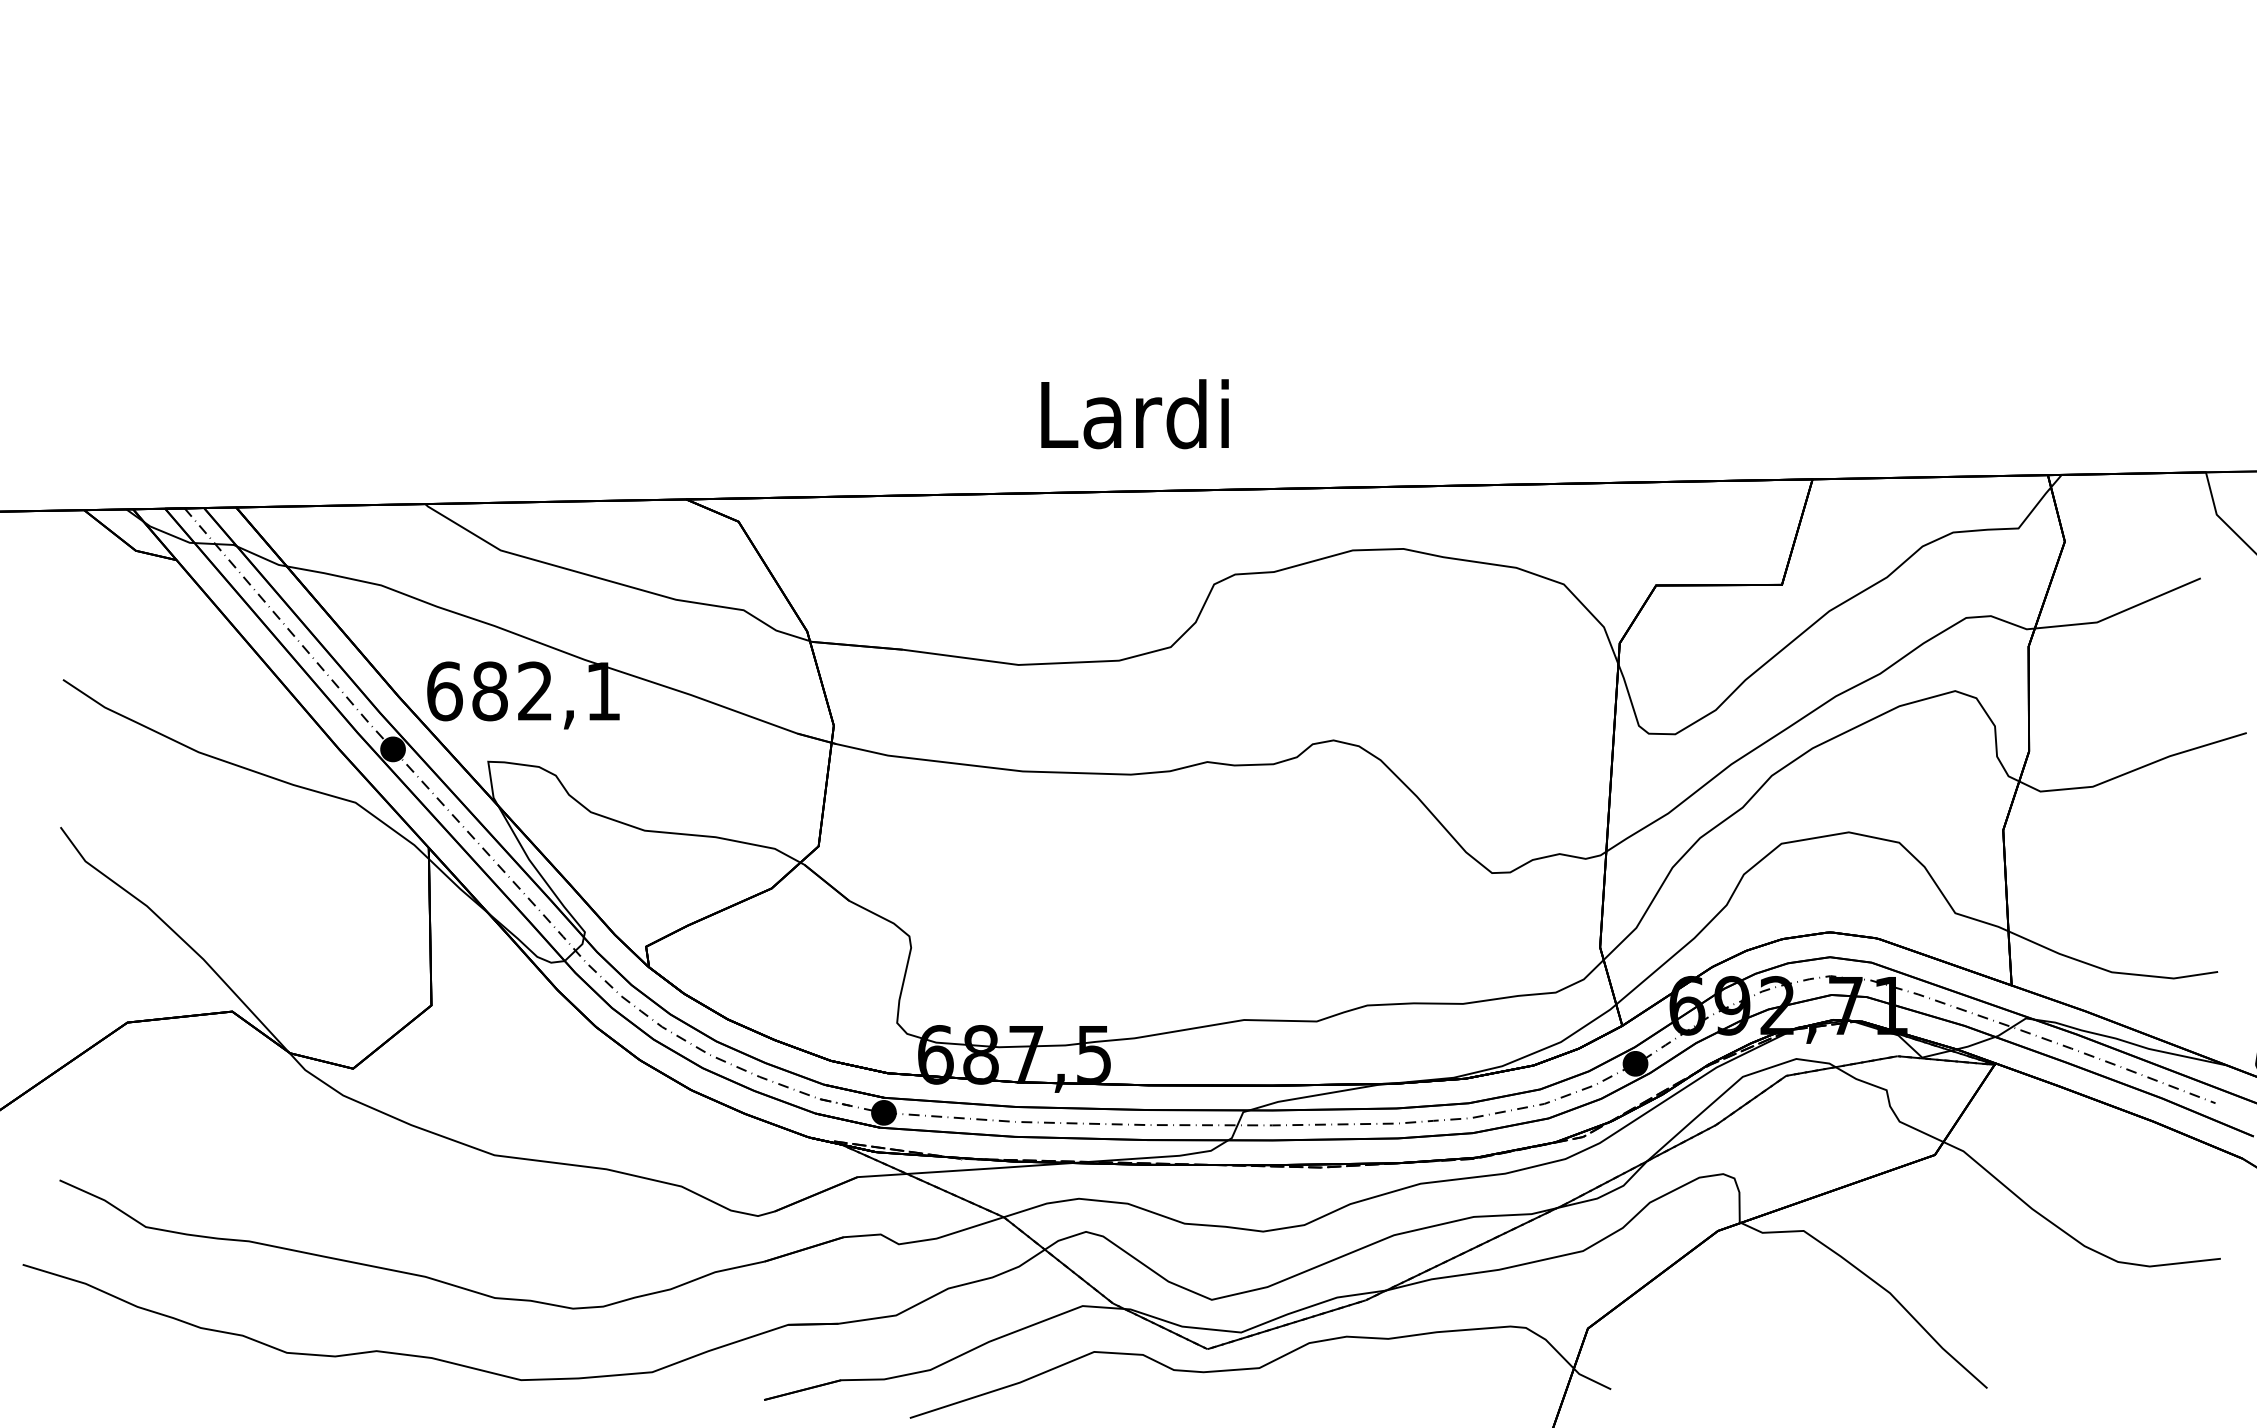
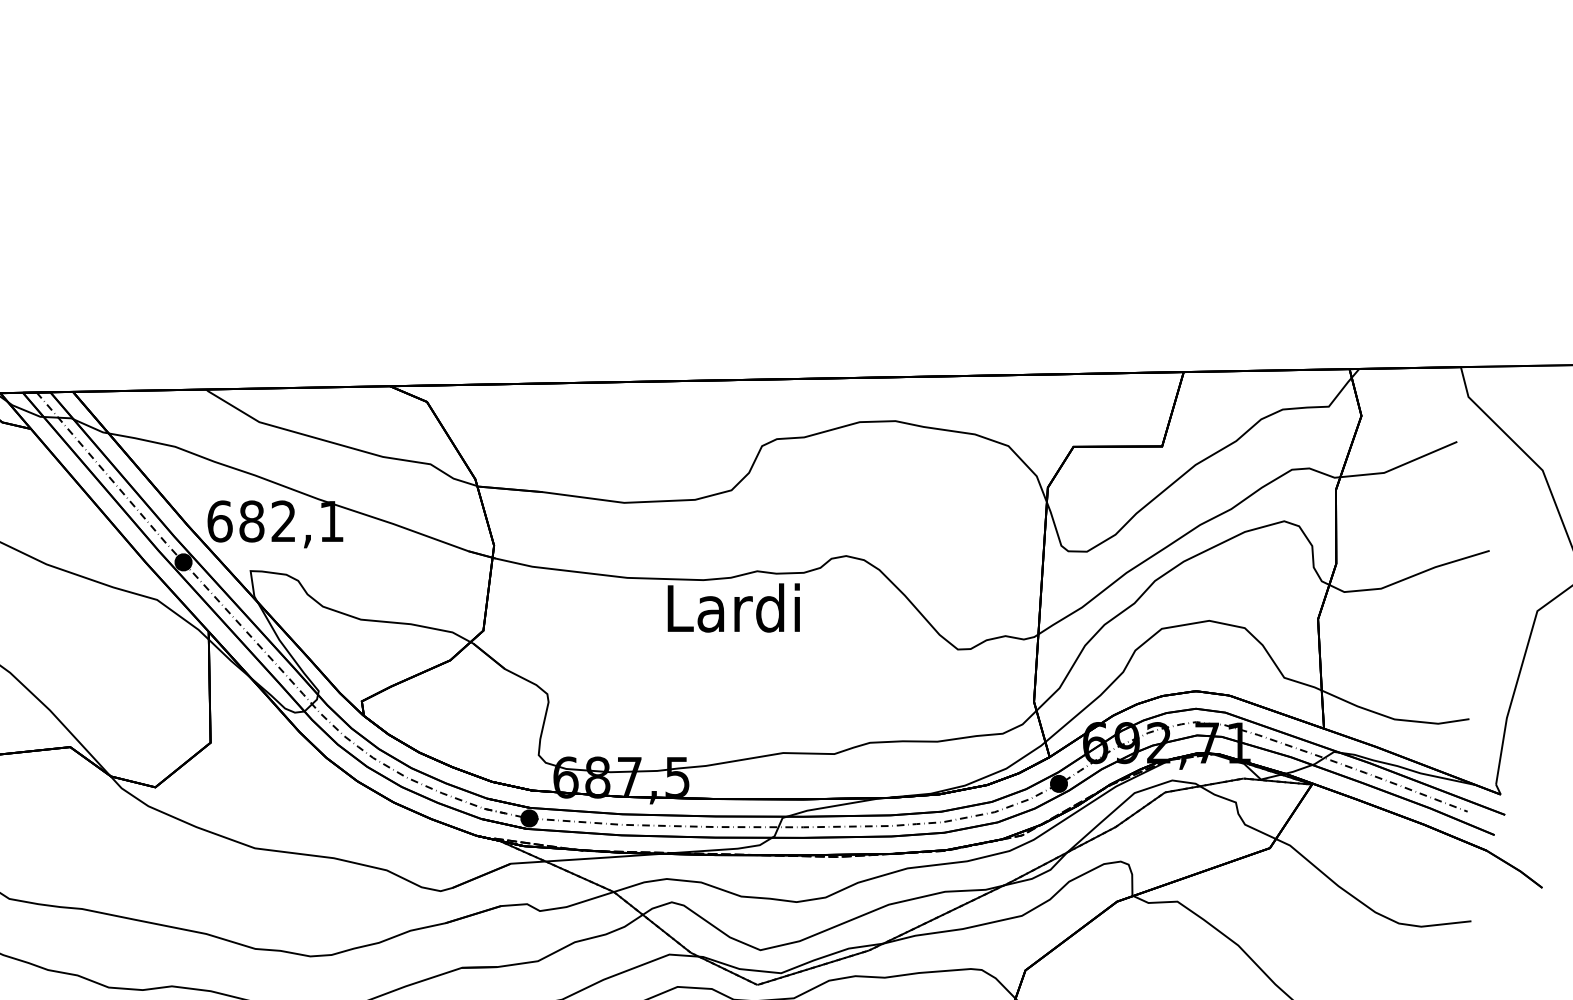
text: (1134, 414) -> (733, 608), moved

